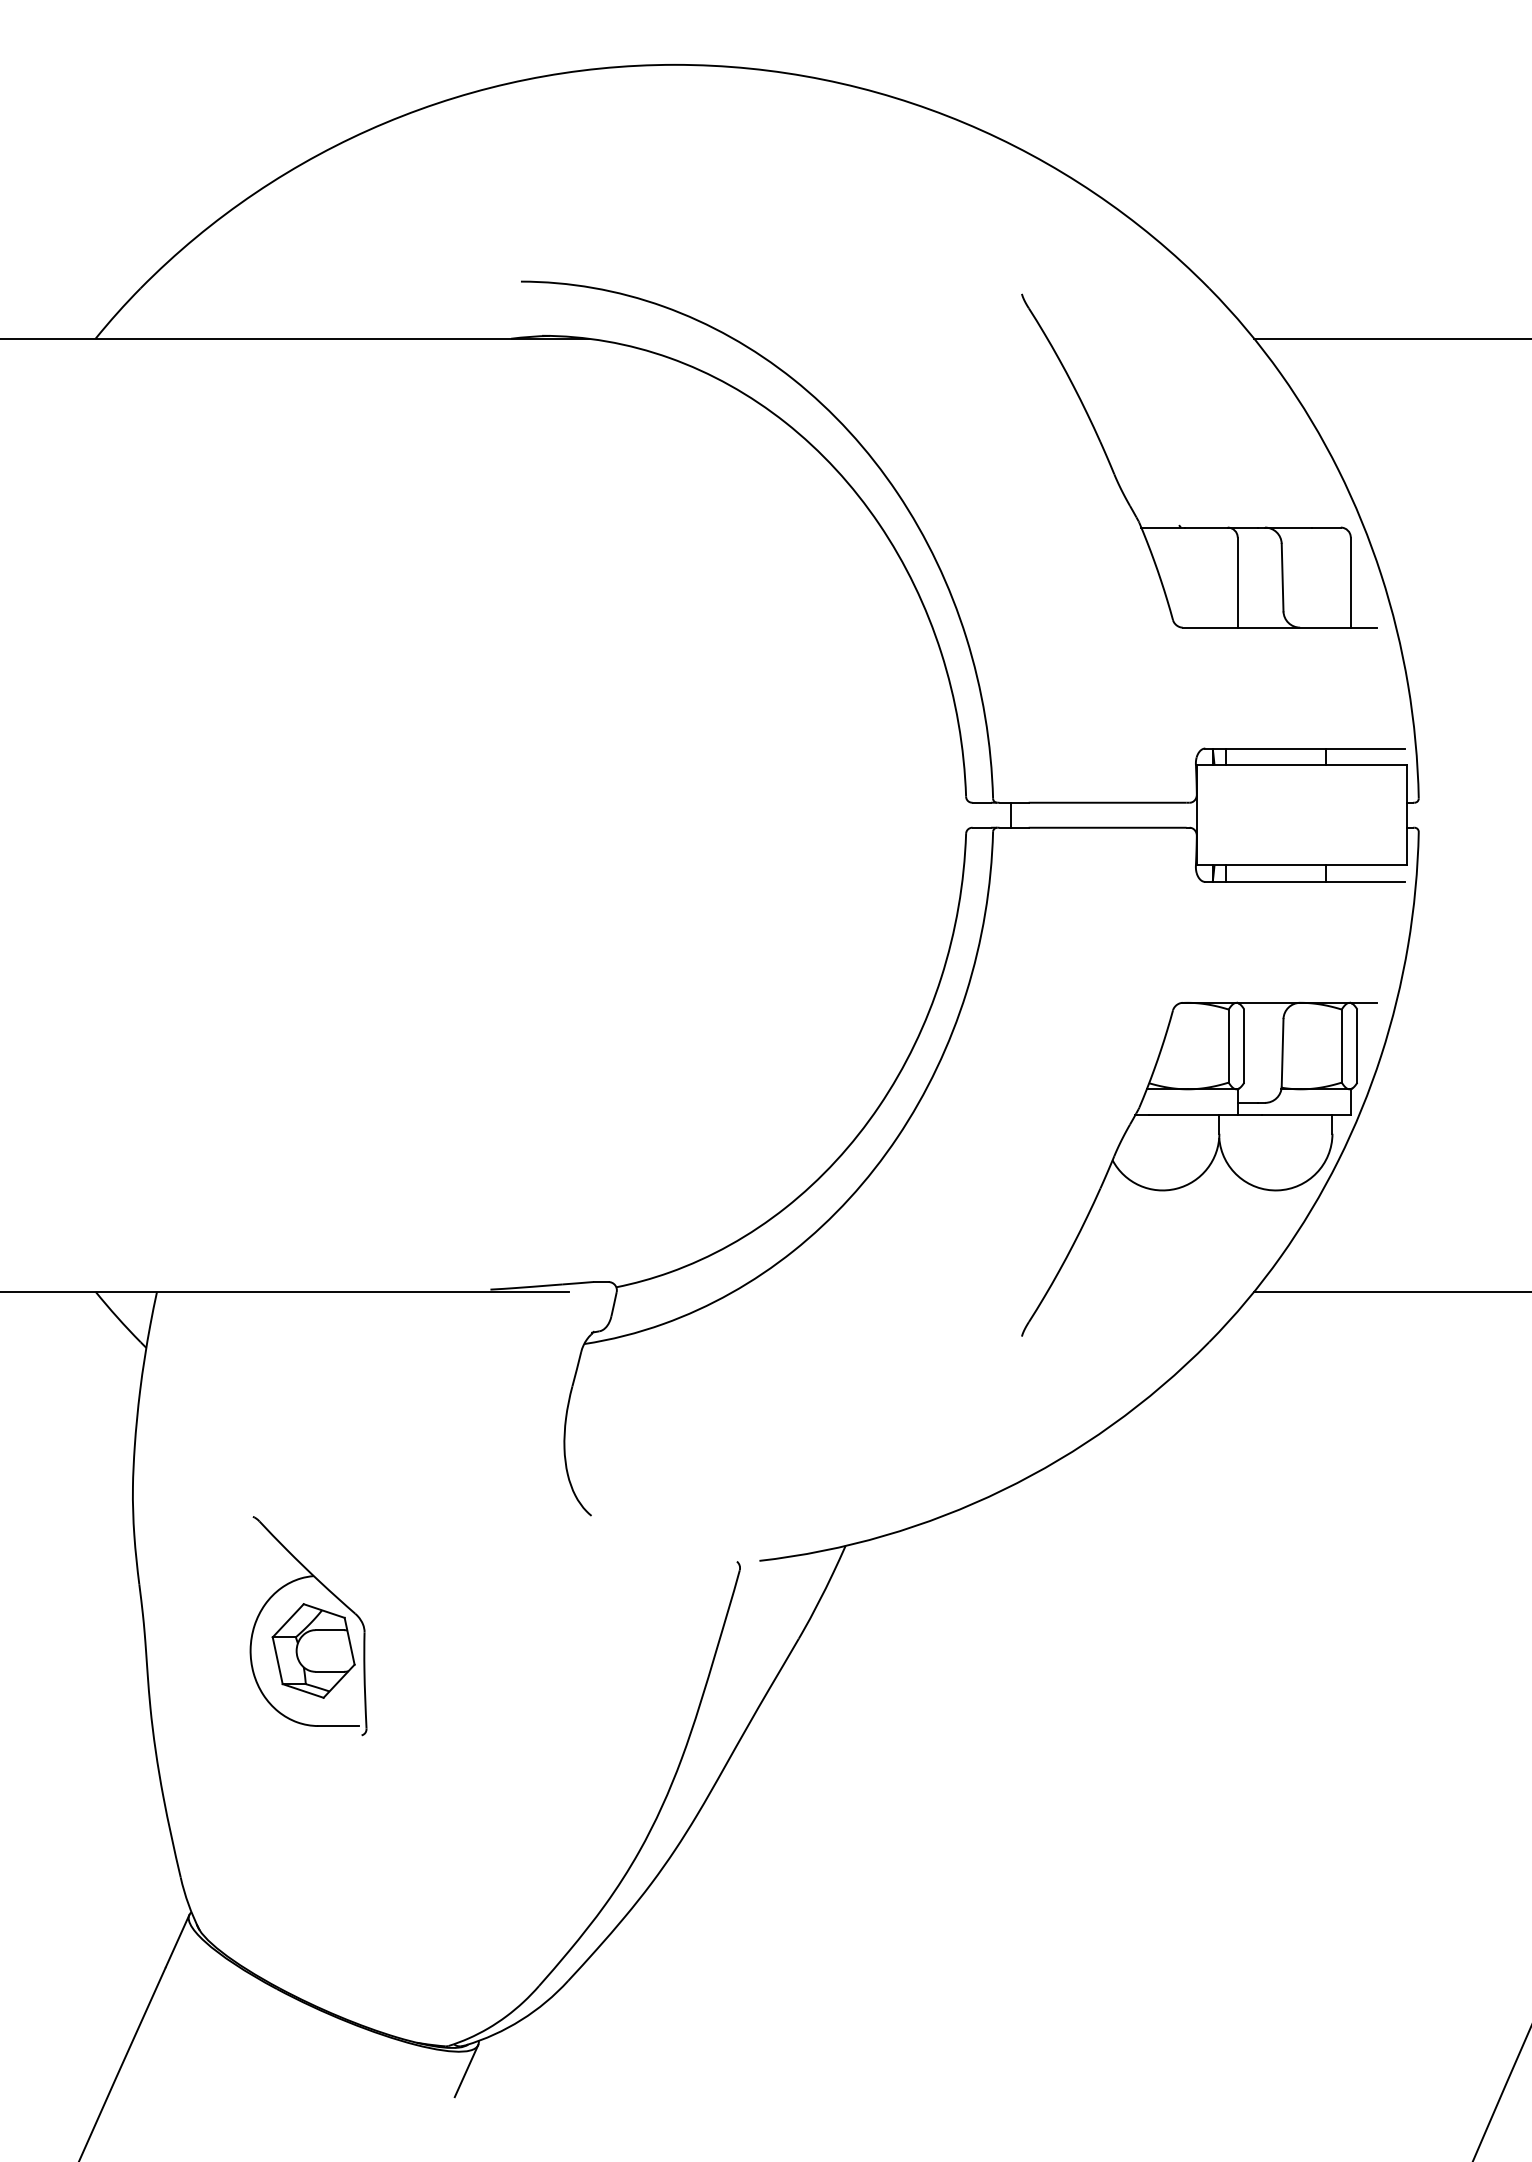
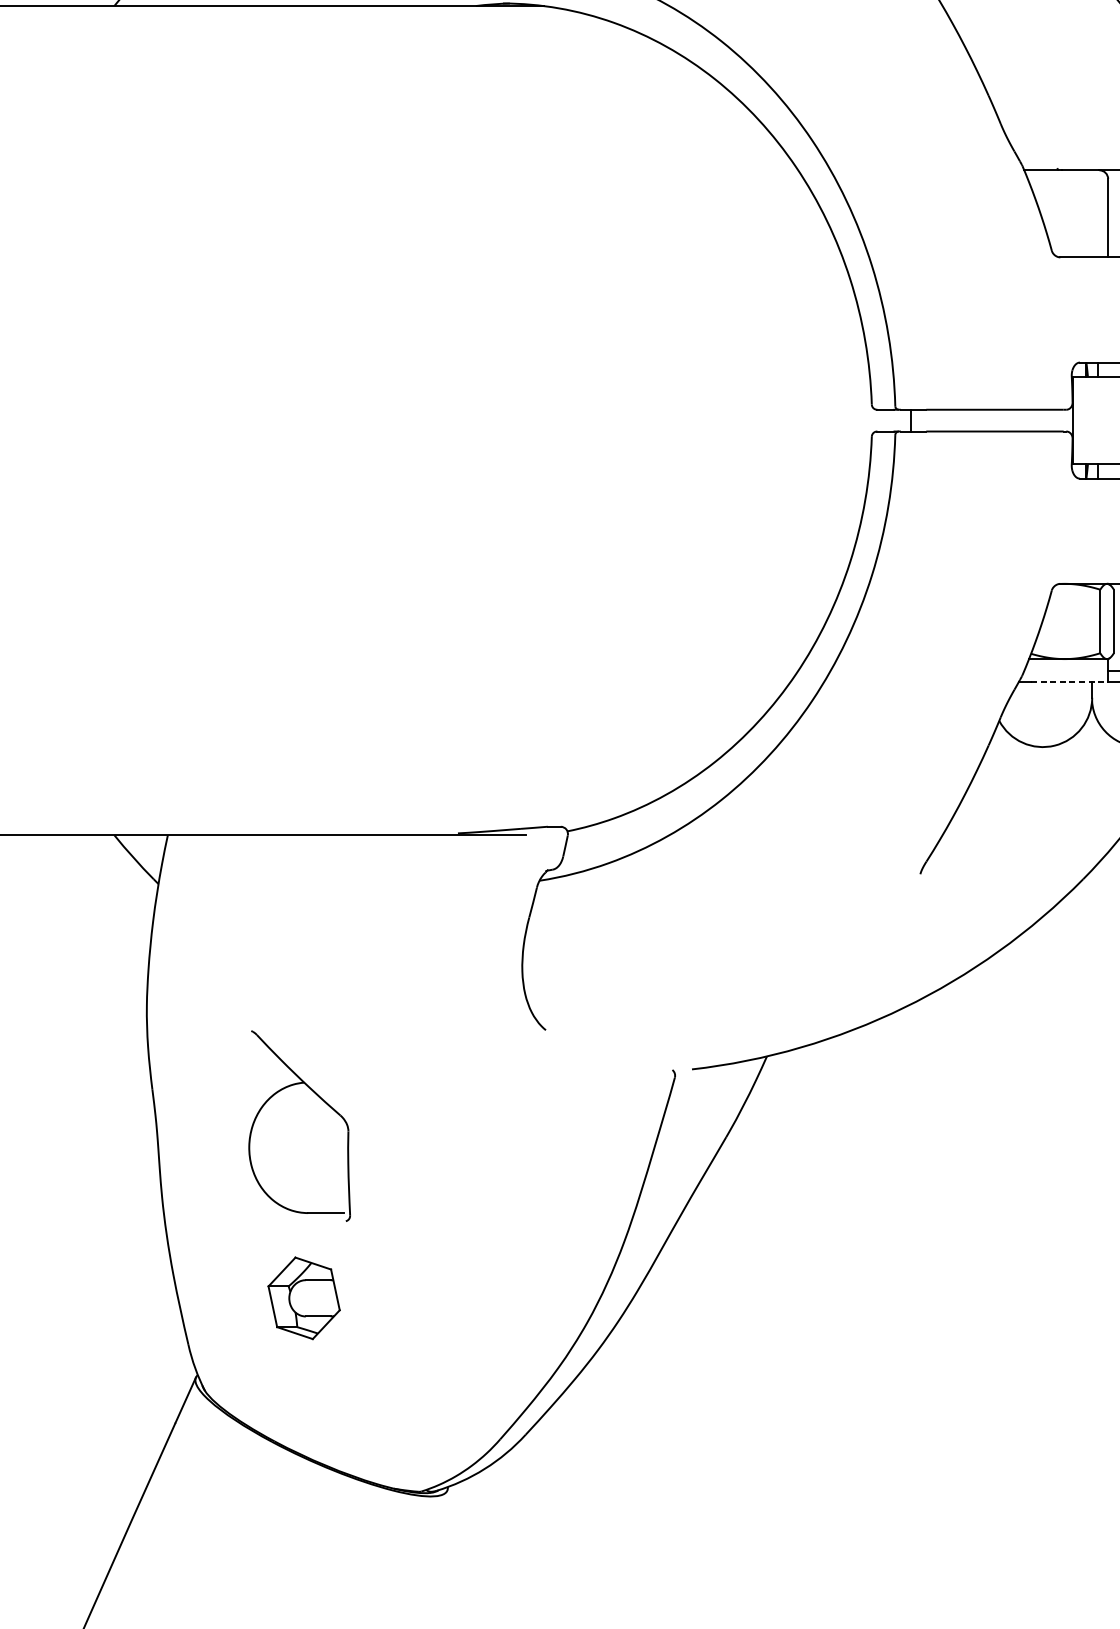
line: (1193, 1115) -> (1069, 681), solid -> dashed
part: (313, 1650) -> (303, 1297), moved
line: (466, 2071) -> (437, 1513), removed

